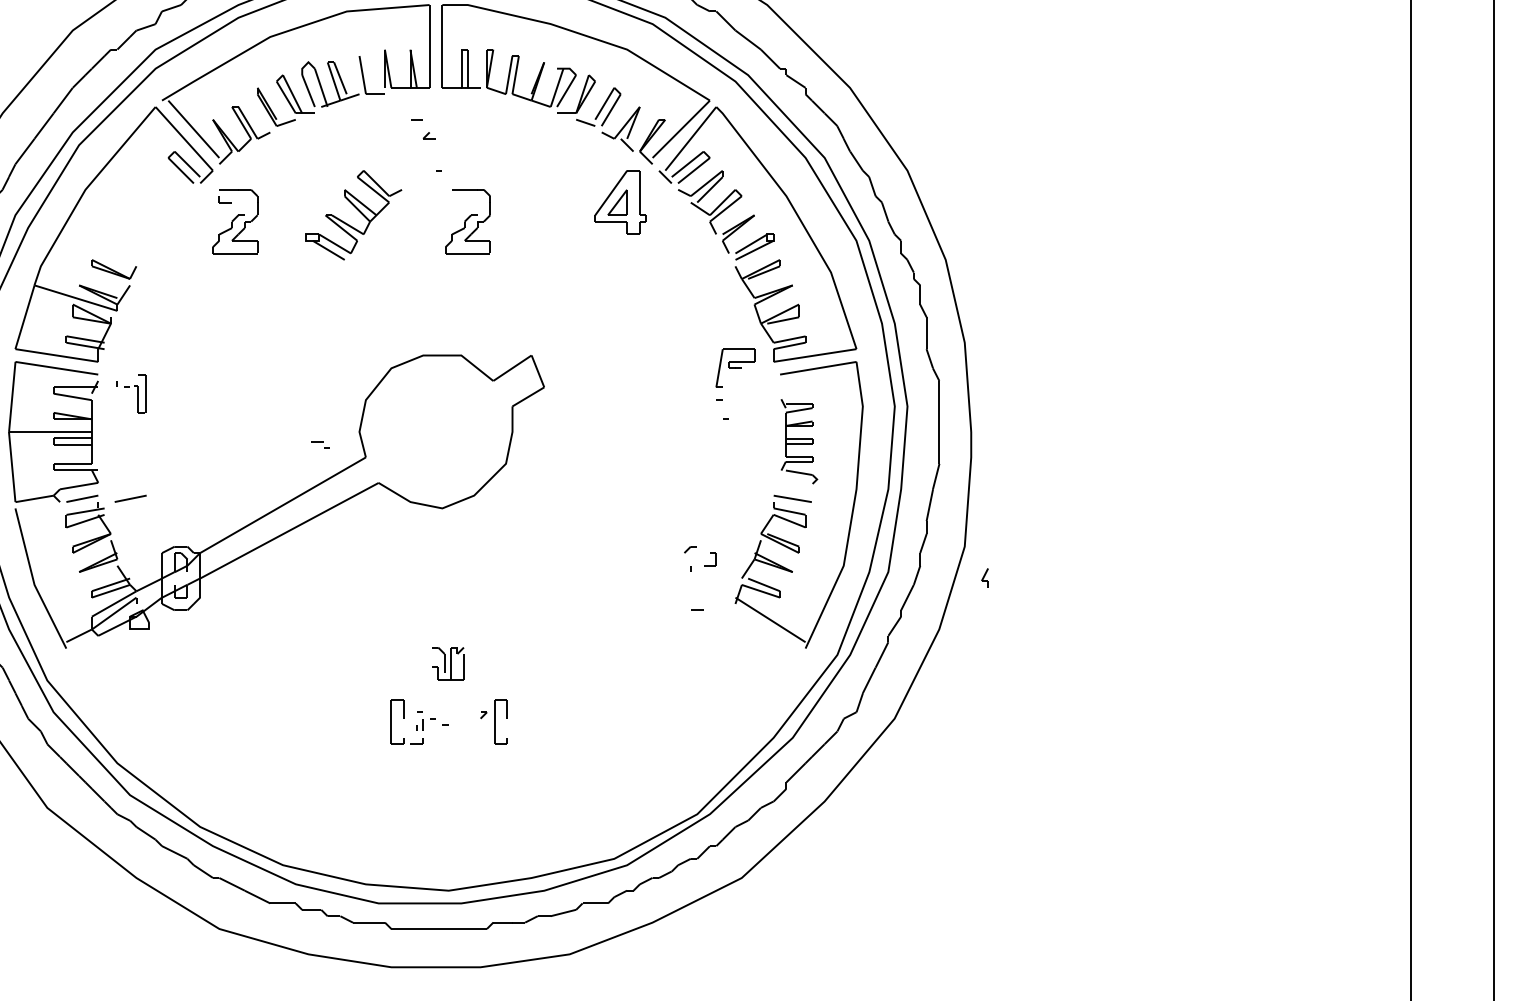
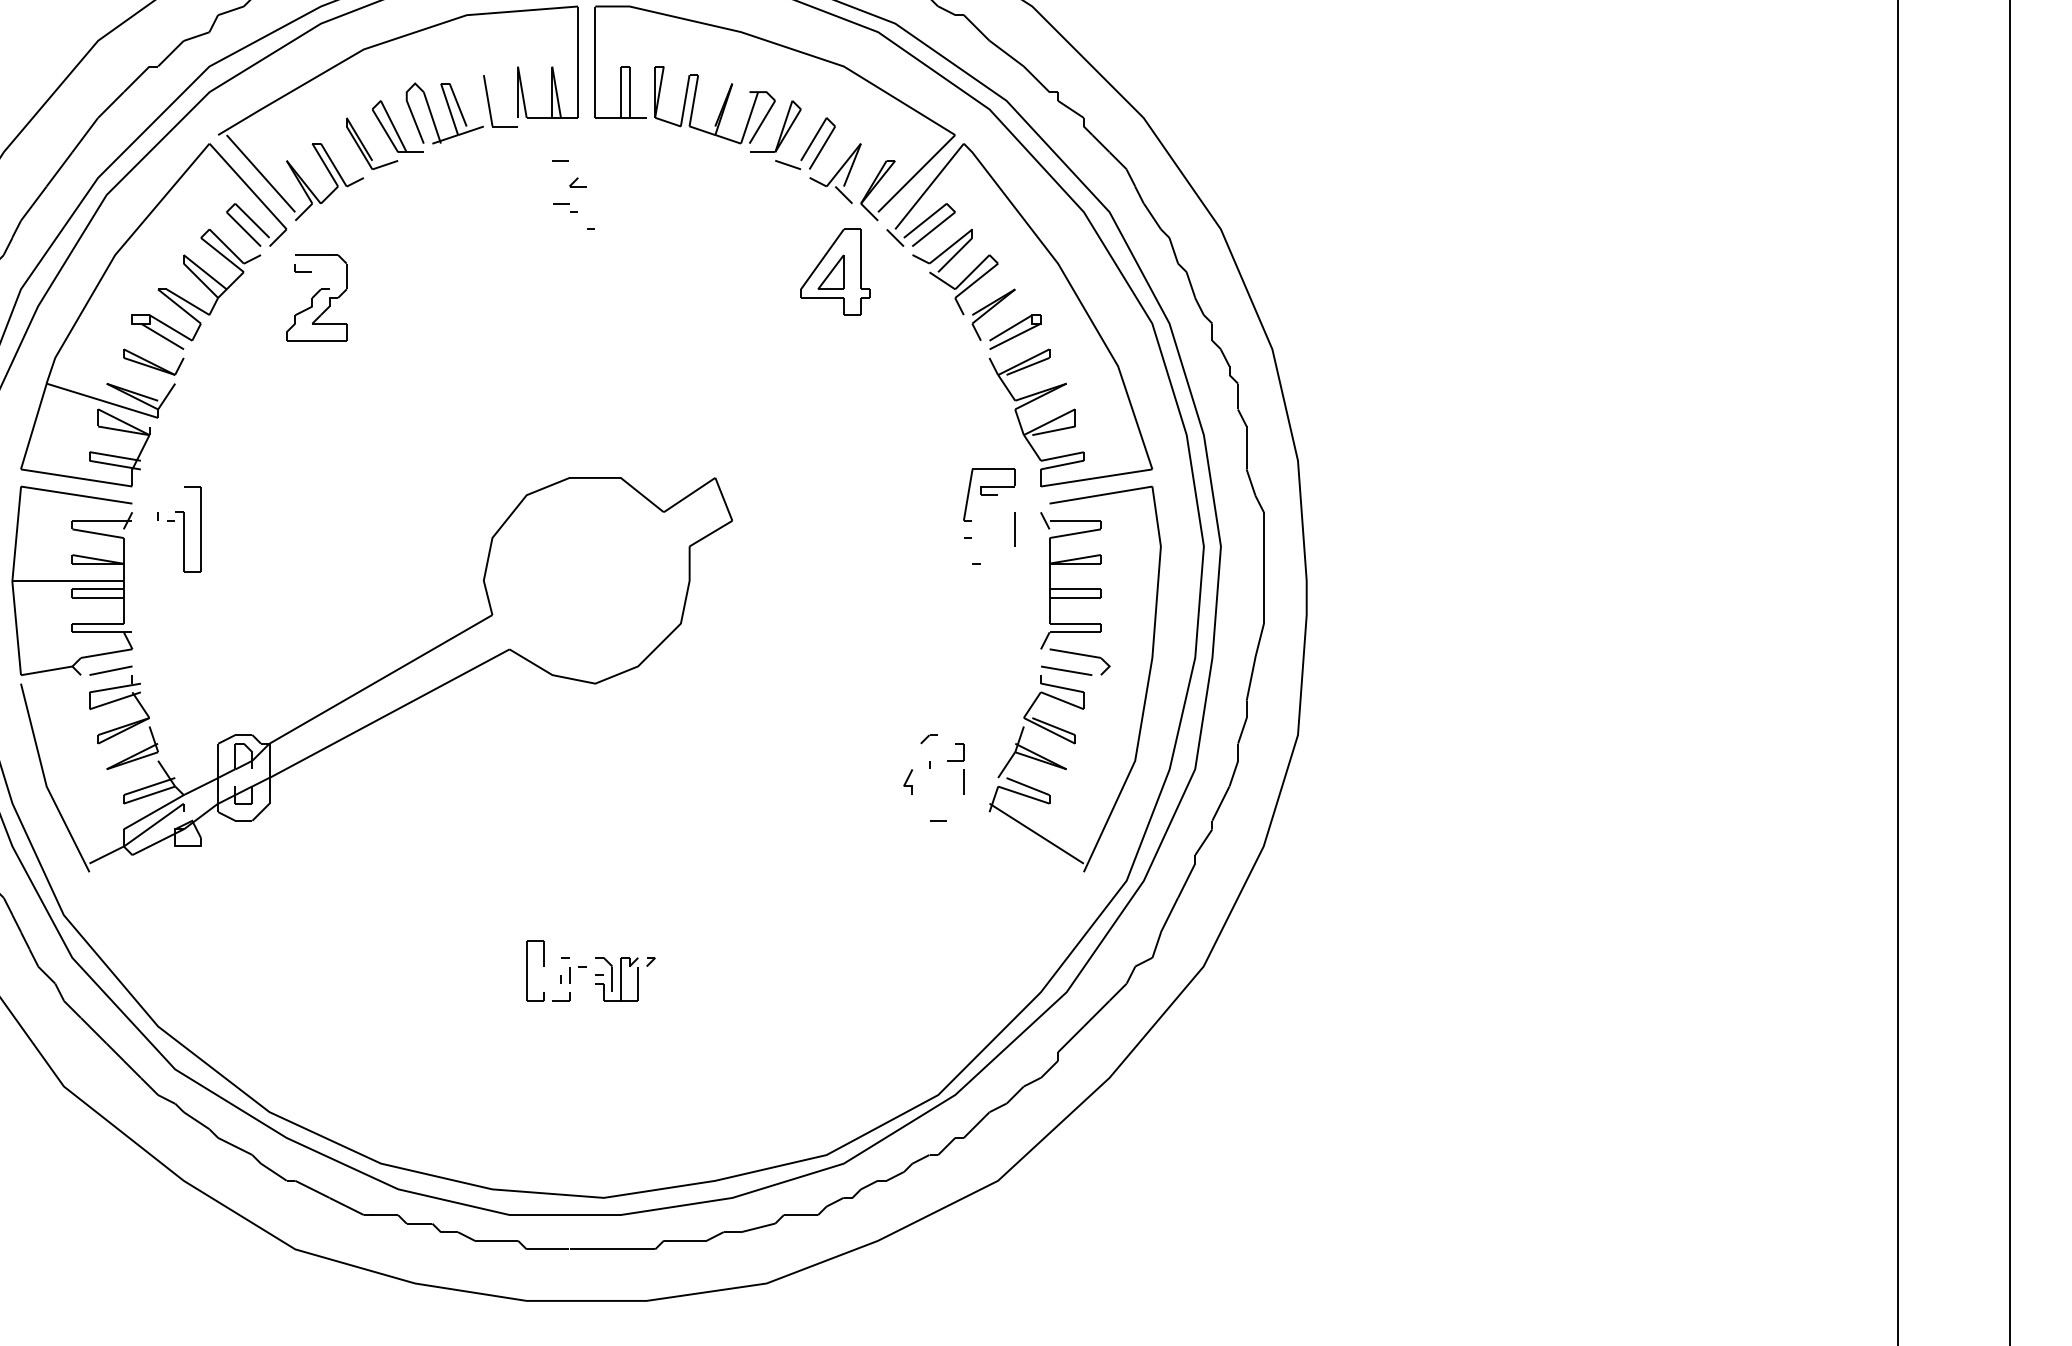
part: (358, 210) -> (202, 283), moved
part: (467, 221) -> (629, 297), removed
part: (139, 393) -> (188, 529), size x1.67
line: (754, 393) -> (1014, 529), added
part: (799, 441) -> (1075, 593), size x1.43
part: (320, 444) -> (565, 207), moved
line: (130, 498) -> (175, 670), removed
part: (984, 577) -> (907, 781), moved
line: (716, 581) -> (963, 781), added
part: (447, 663) -> (616, 979), moved
part: (495, 721) -> (666, 970), removed

